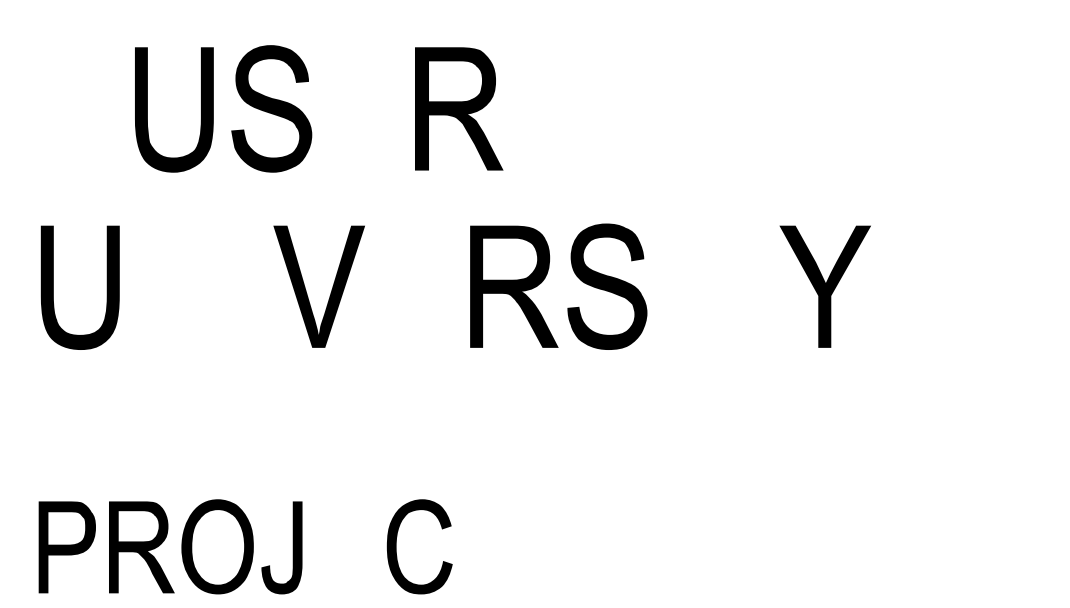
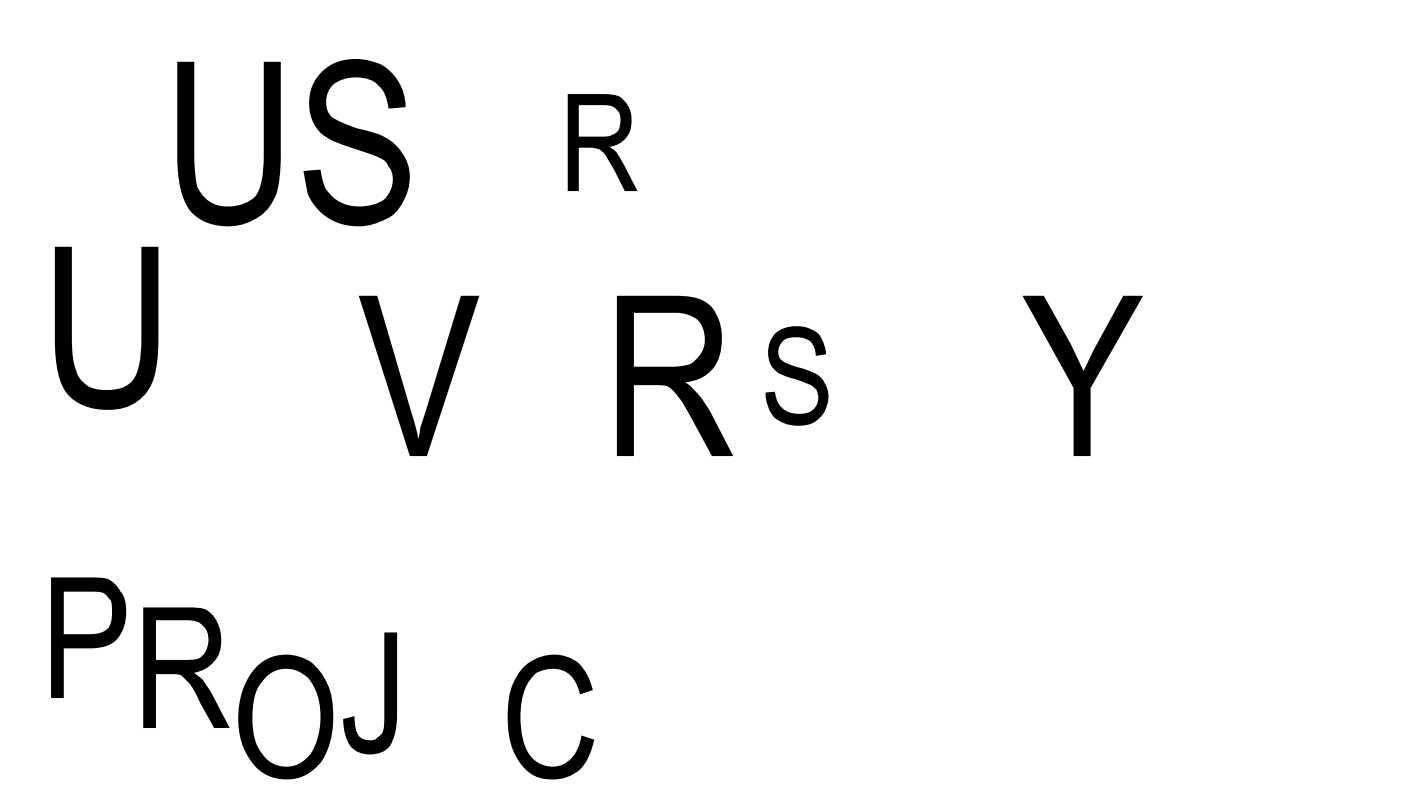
part: (459, 108) -> (602, 142), size x0.6
part: (607, 286) -> (796, 375), size x0.6
part: (53, 287) -> (71, 327), moved
part: (67, 547) -> (88, 637), moved
part: (141, 547) -> (186, 667), moved
part: (292, 547) -> (384, 693), moved

